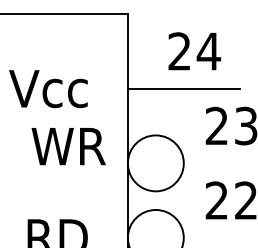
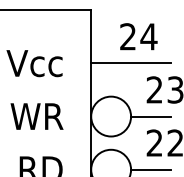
text: (67, 146) -> (36, 116), moved
line: (211, 163) -> (150, 116), added
line: (211, 237) -> (150, 169), added

